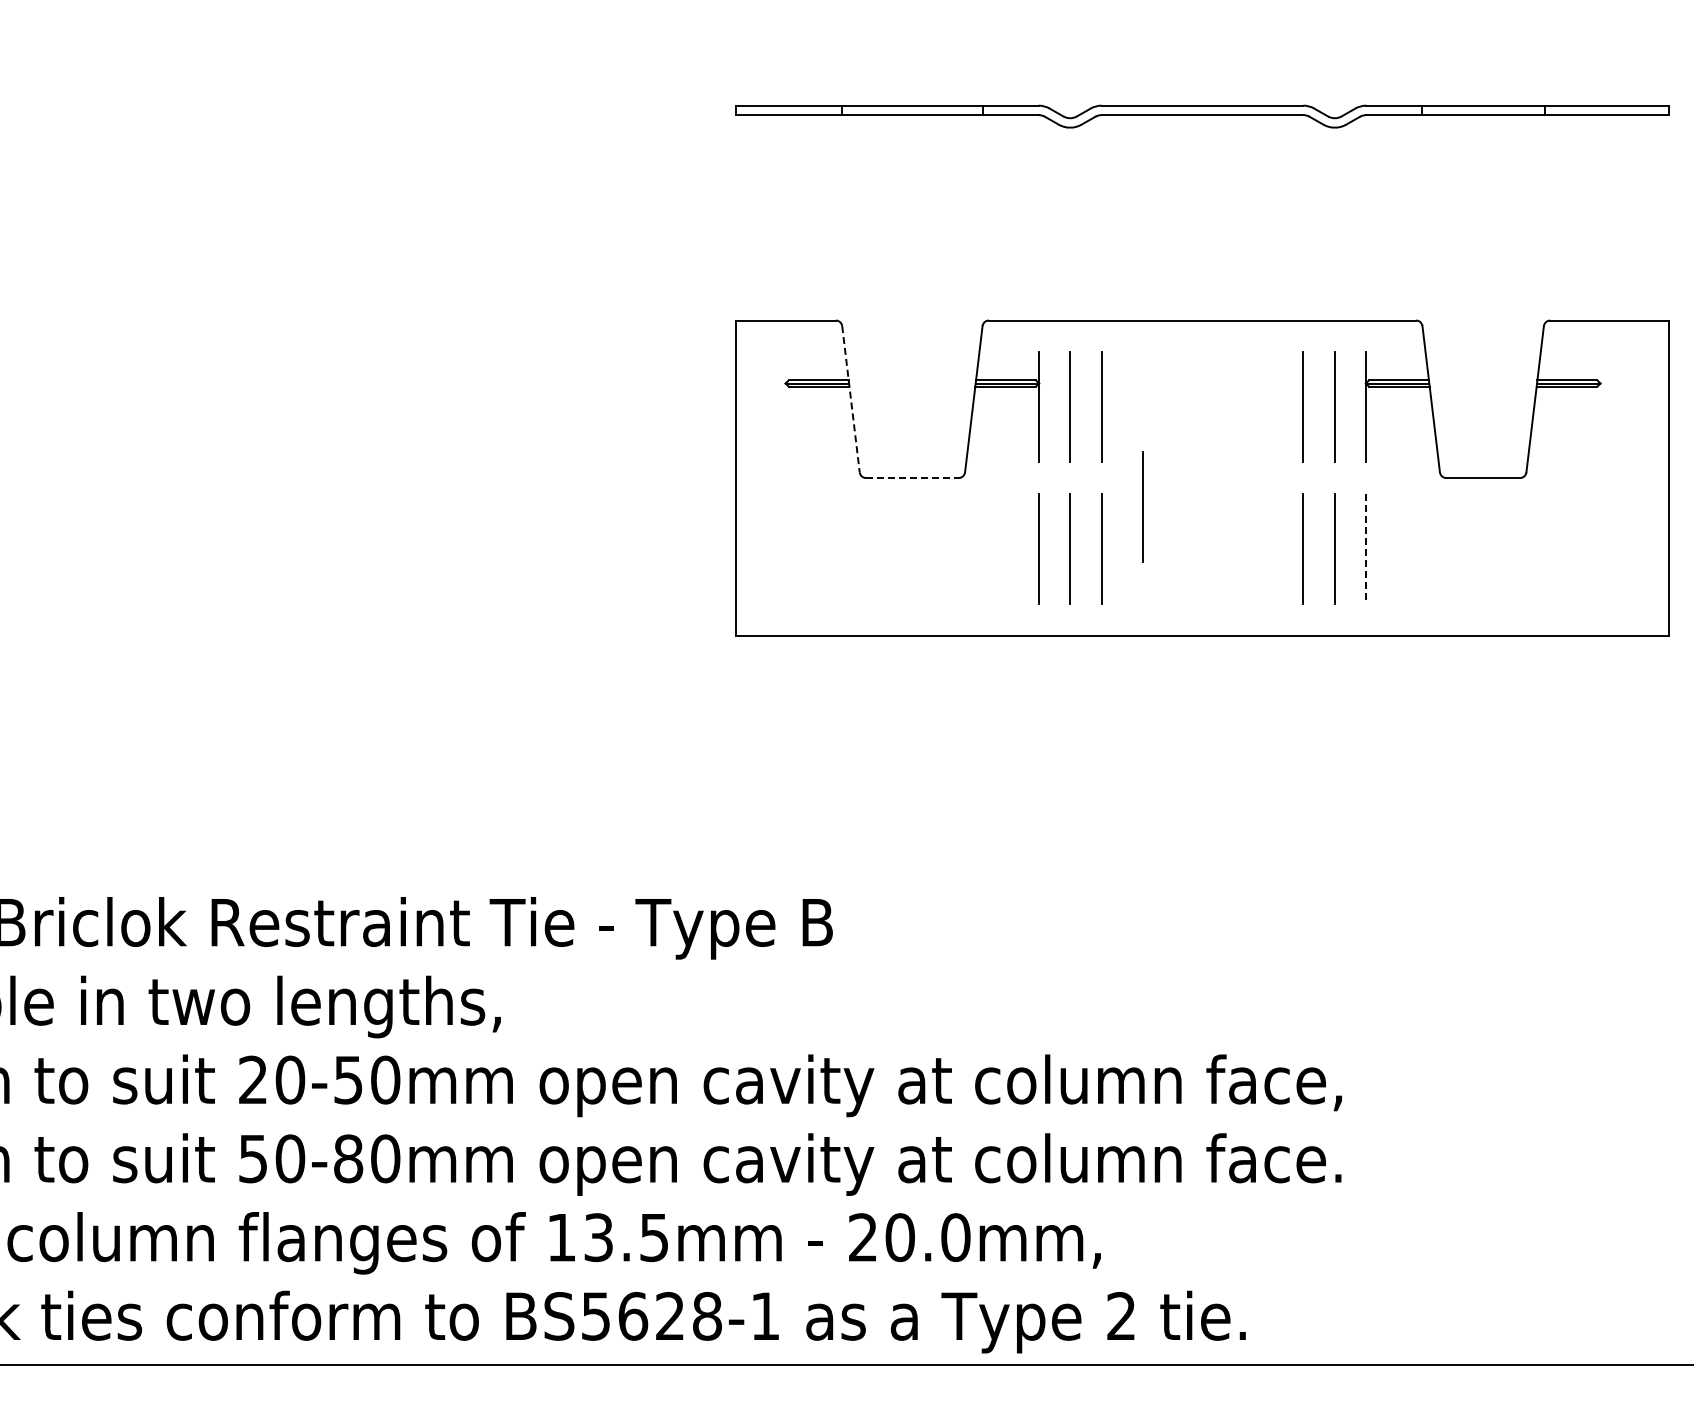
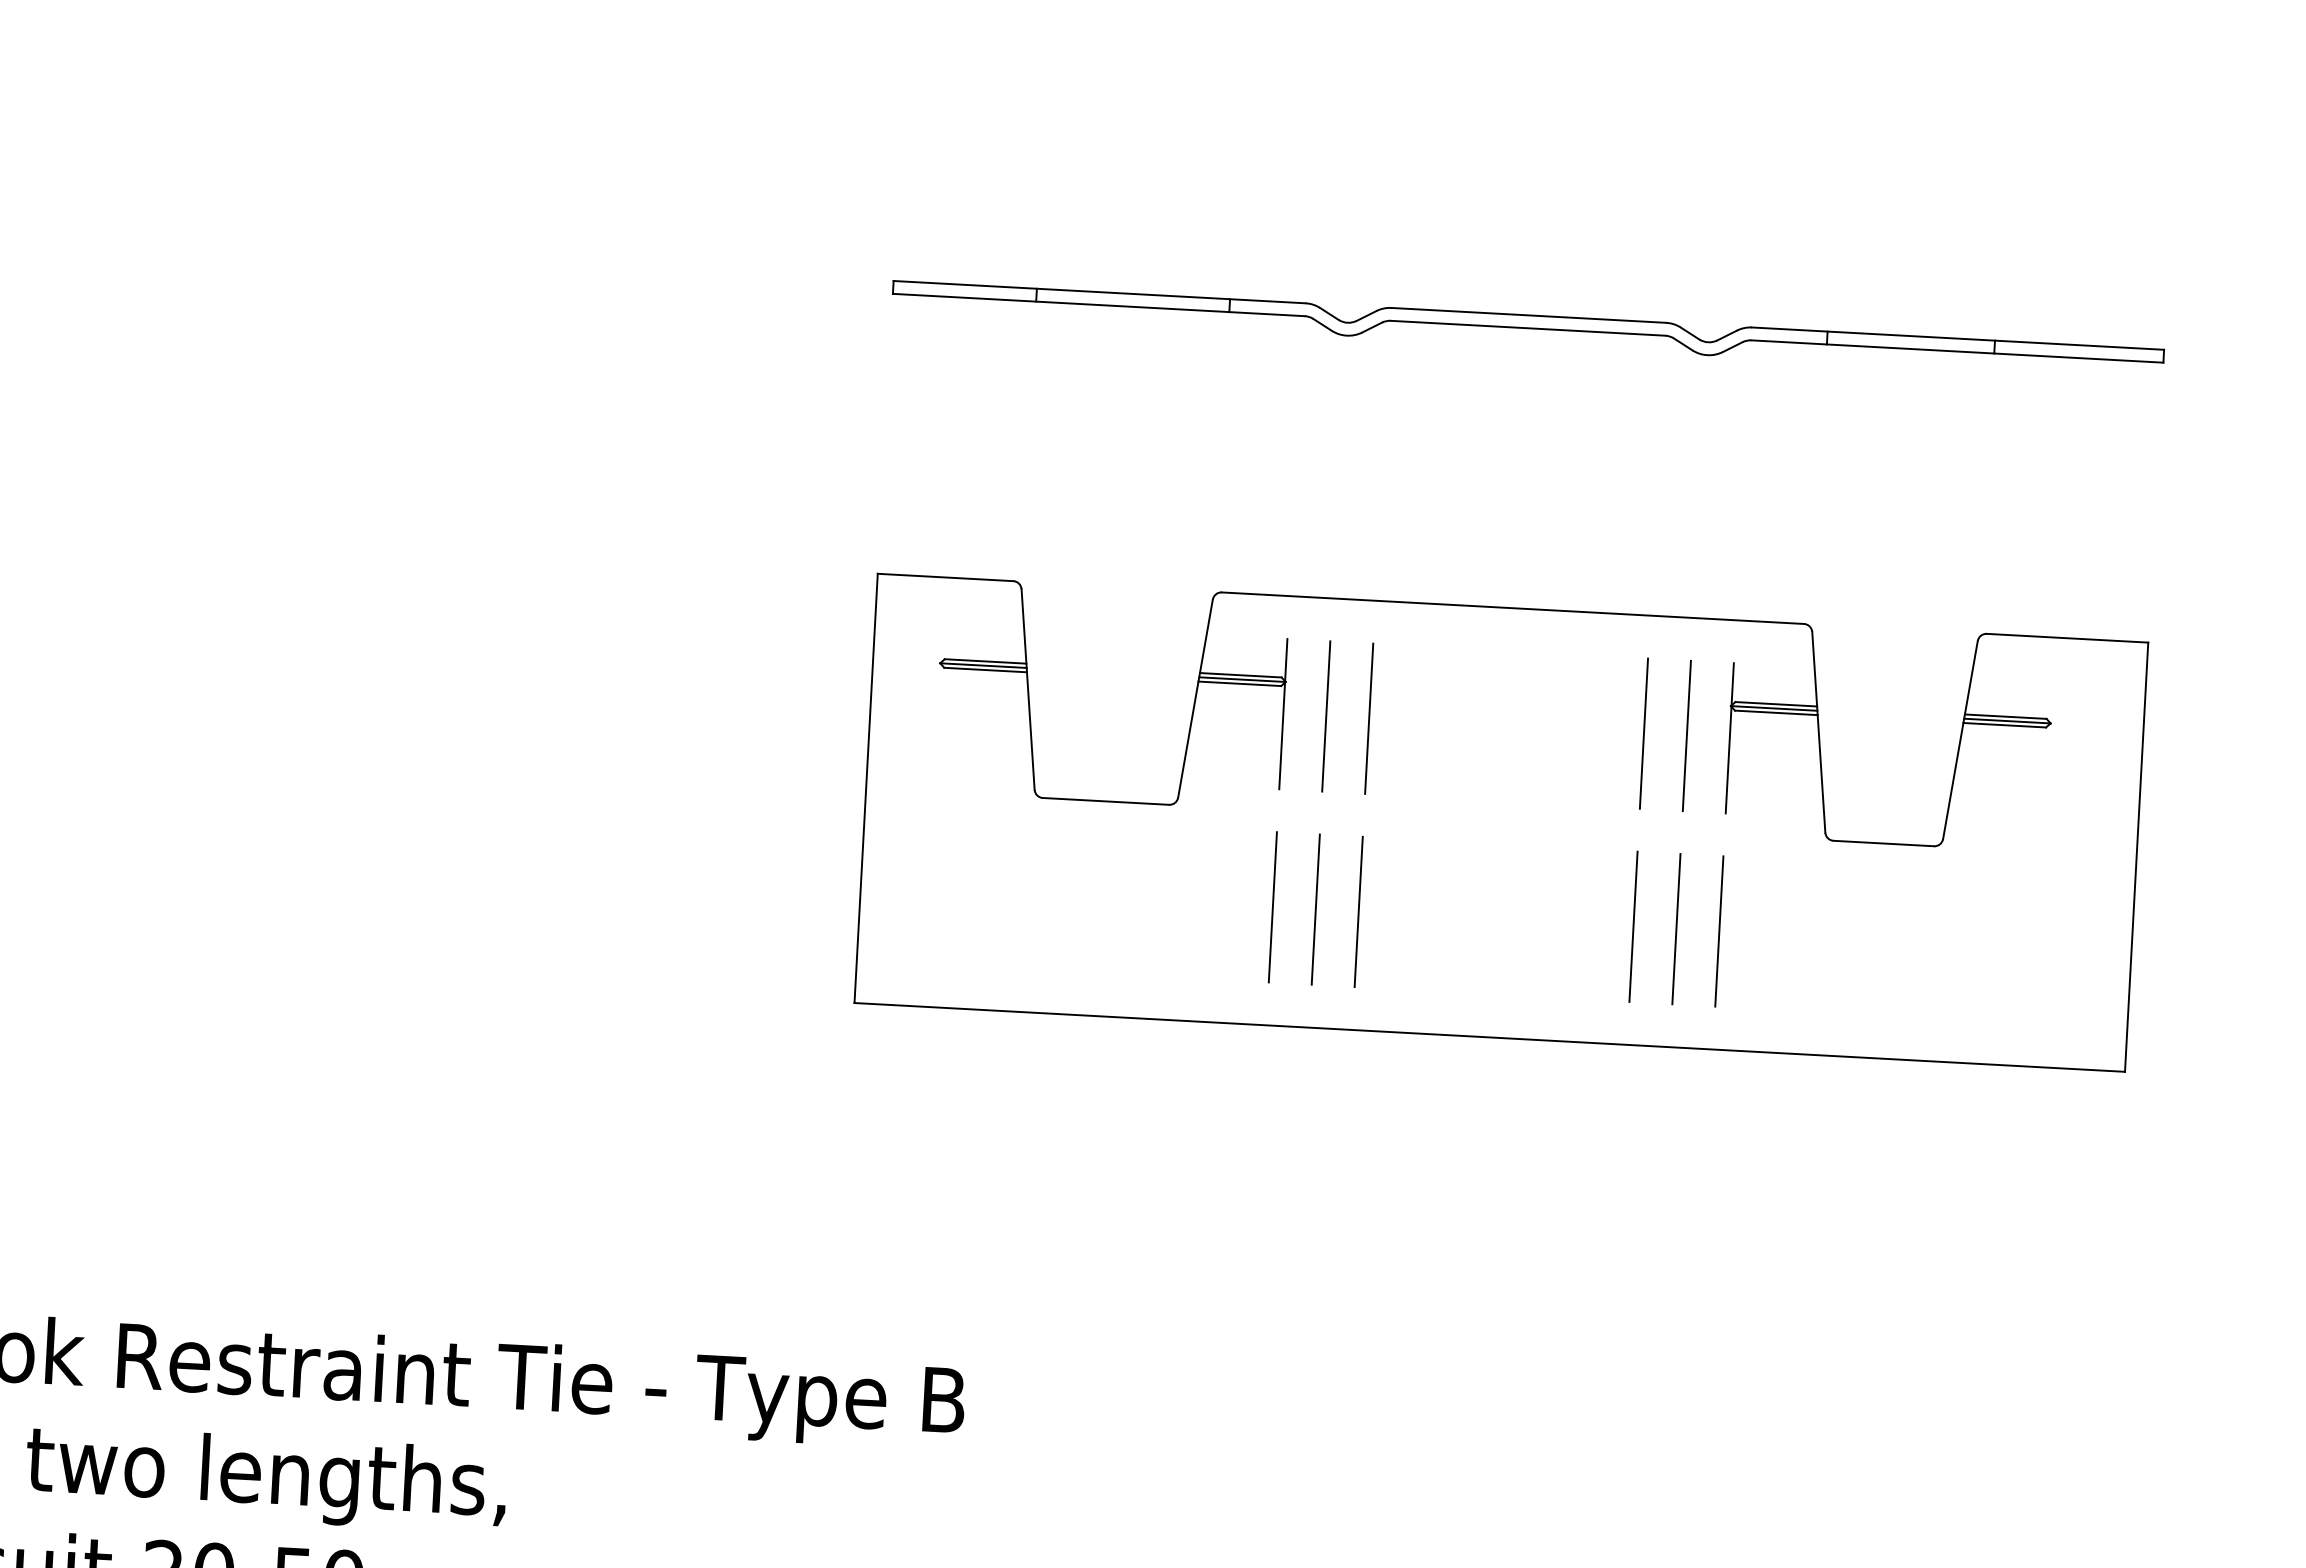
line: (850, 399) -> (1027, 689), dashed -> solid
line: (912, 478) -> (1106, 802), dashed -> solid
line: (1142, 506) -> (1417, 857), removed
line: (1366, 549) -> (1719, 932), dashed -> solid

